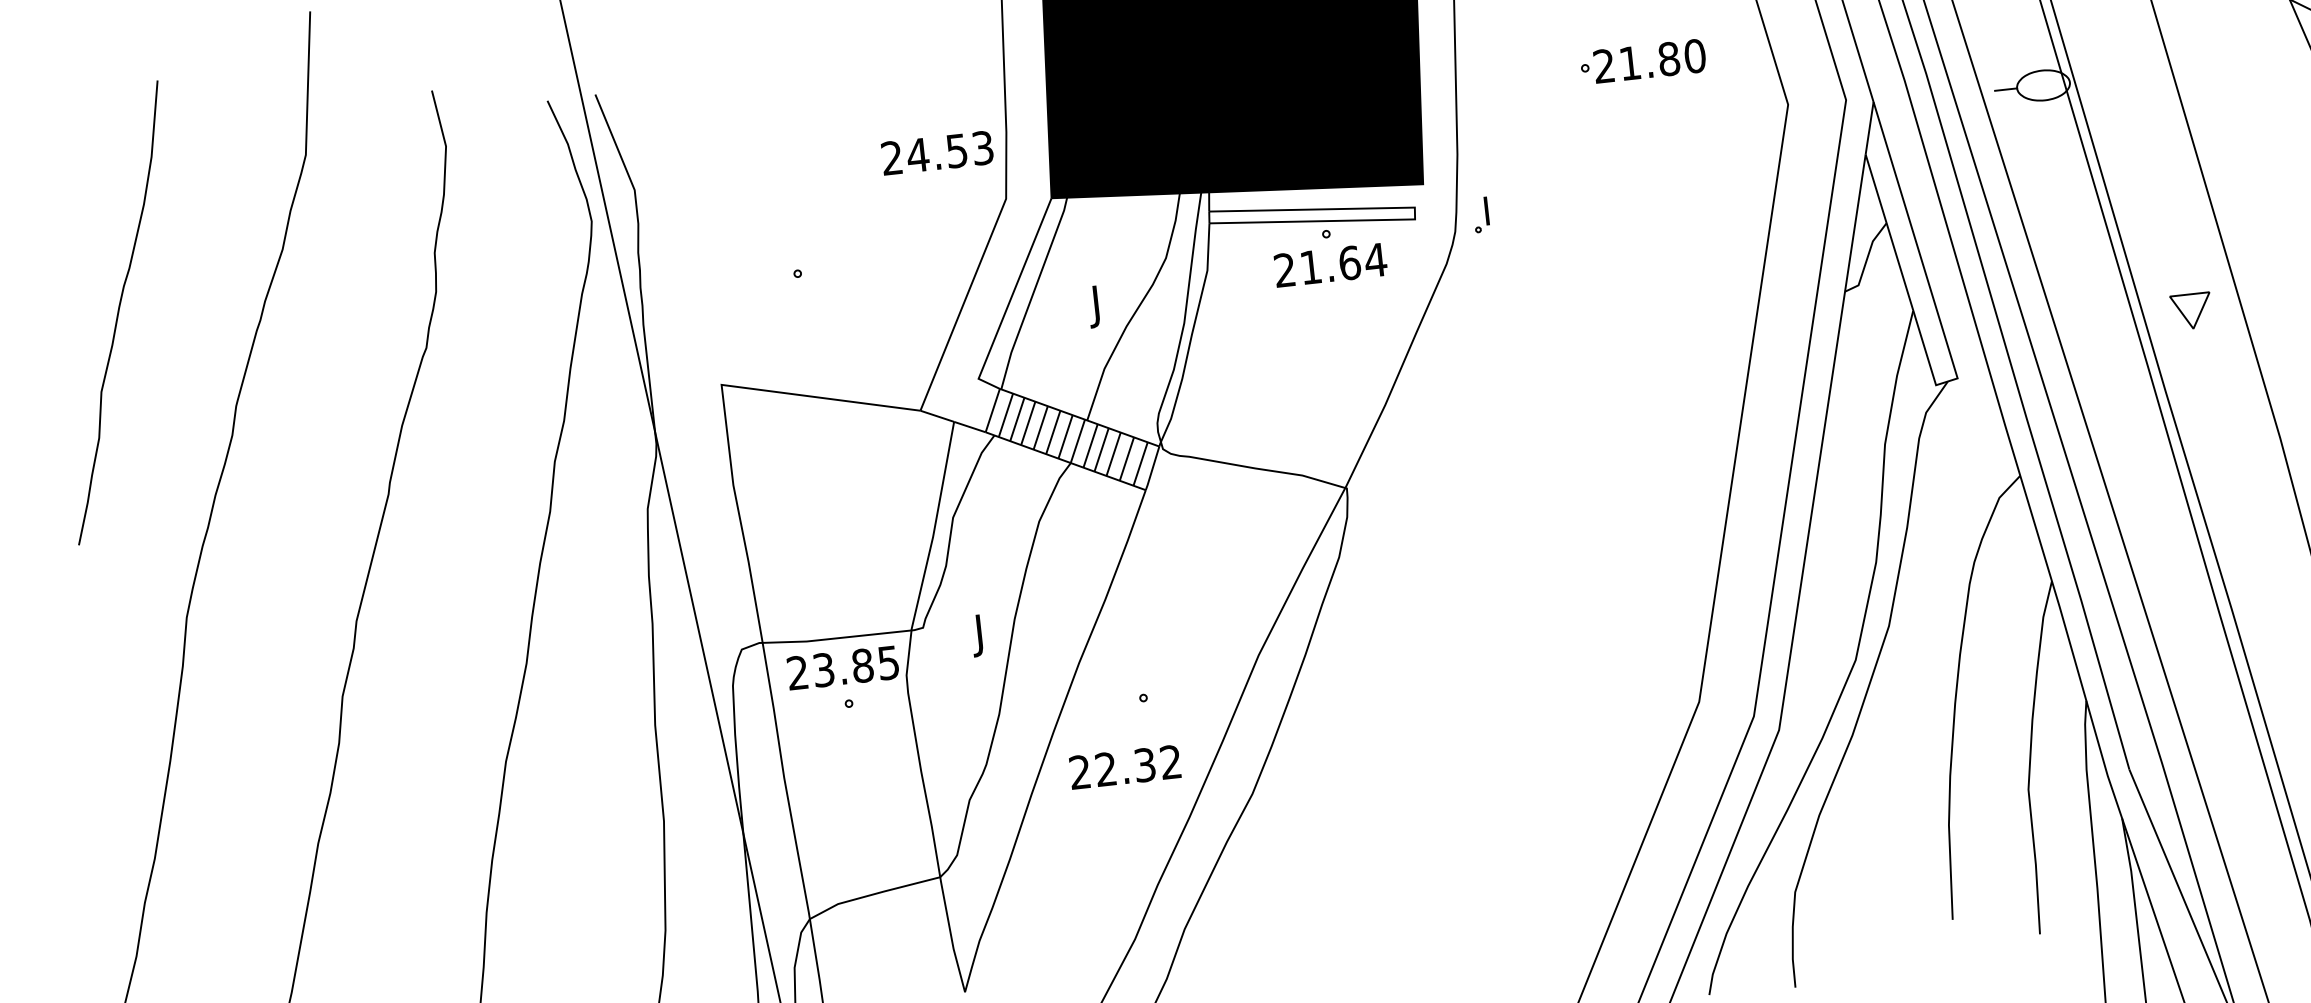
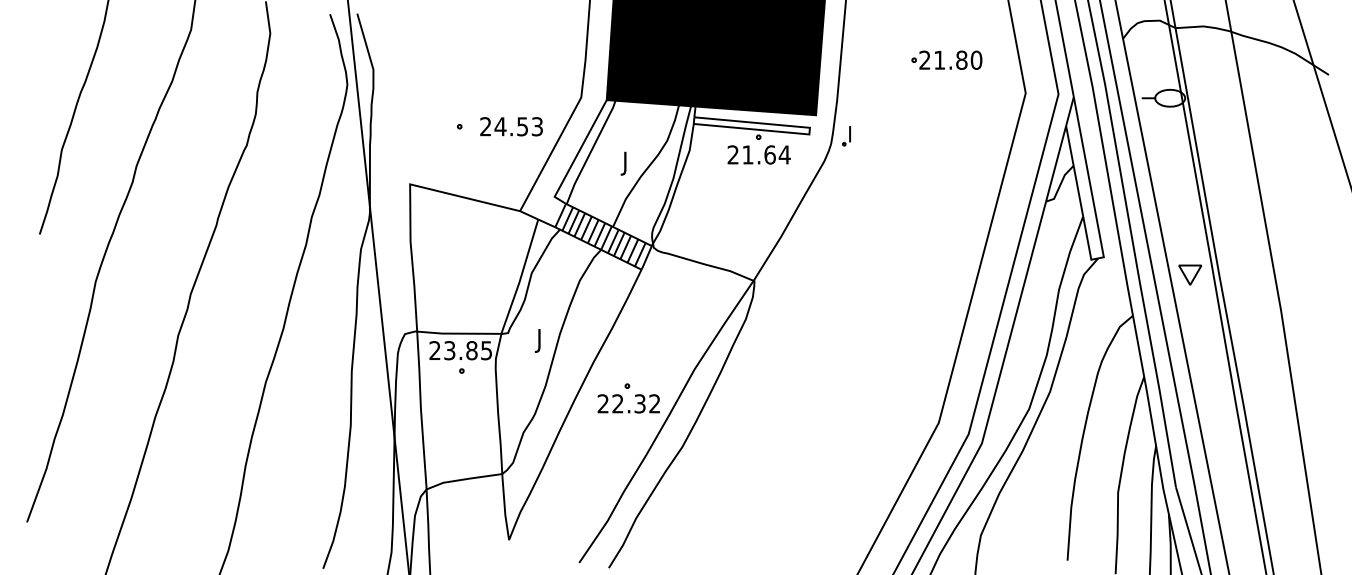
text: (937, 152) -> (511, 126), moved
part: (2191, 310) -> (1190, 274), moved
text: (1124, 766) -> (628, 403), moved

